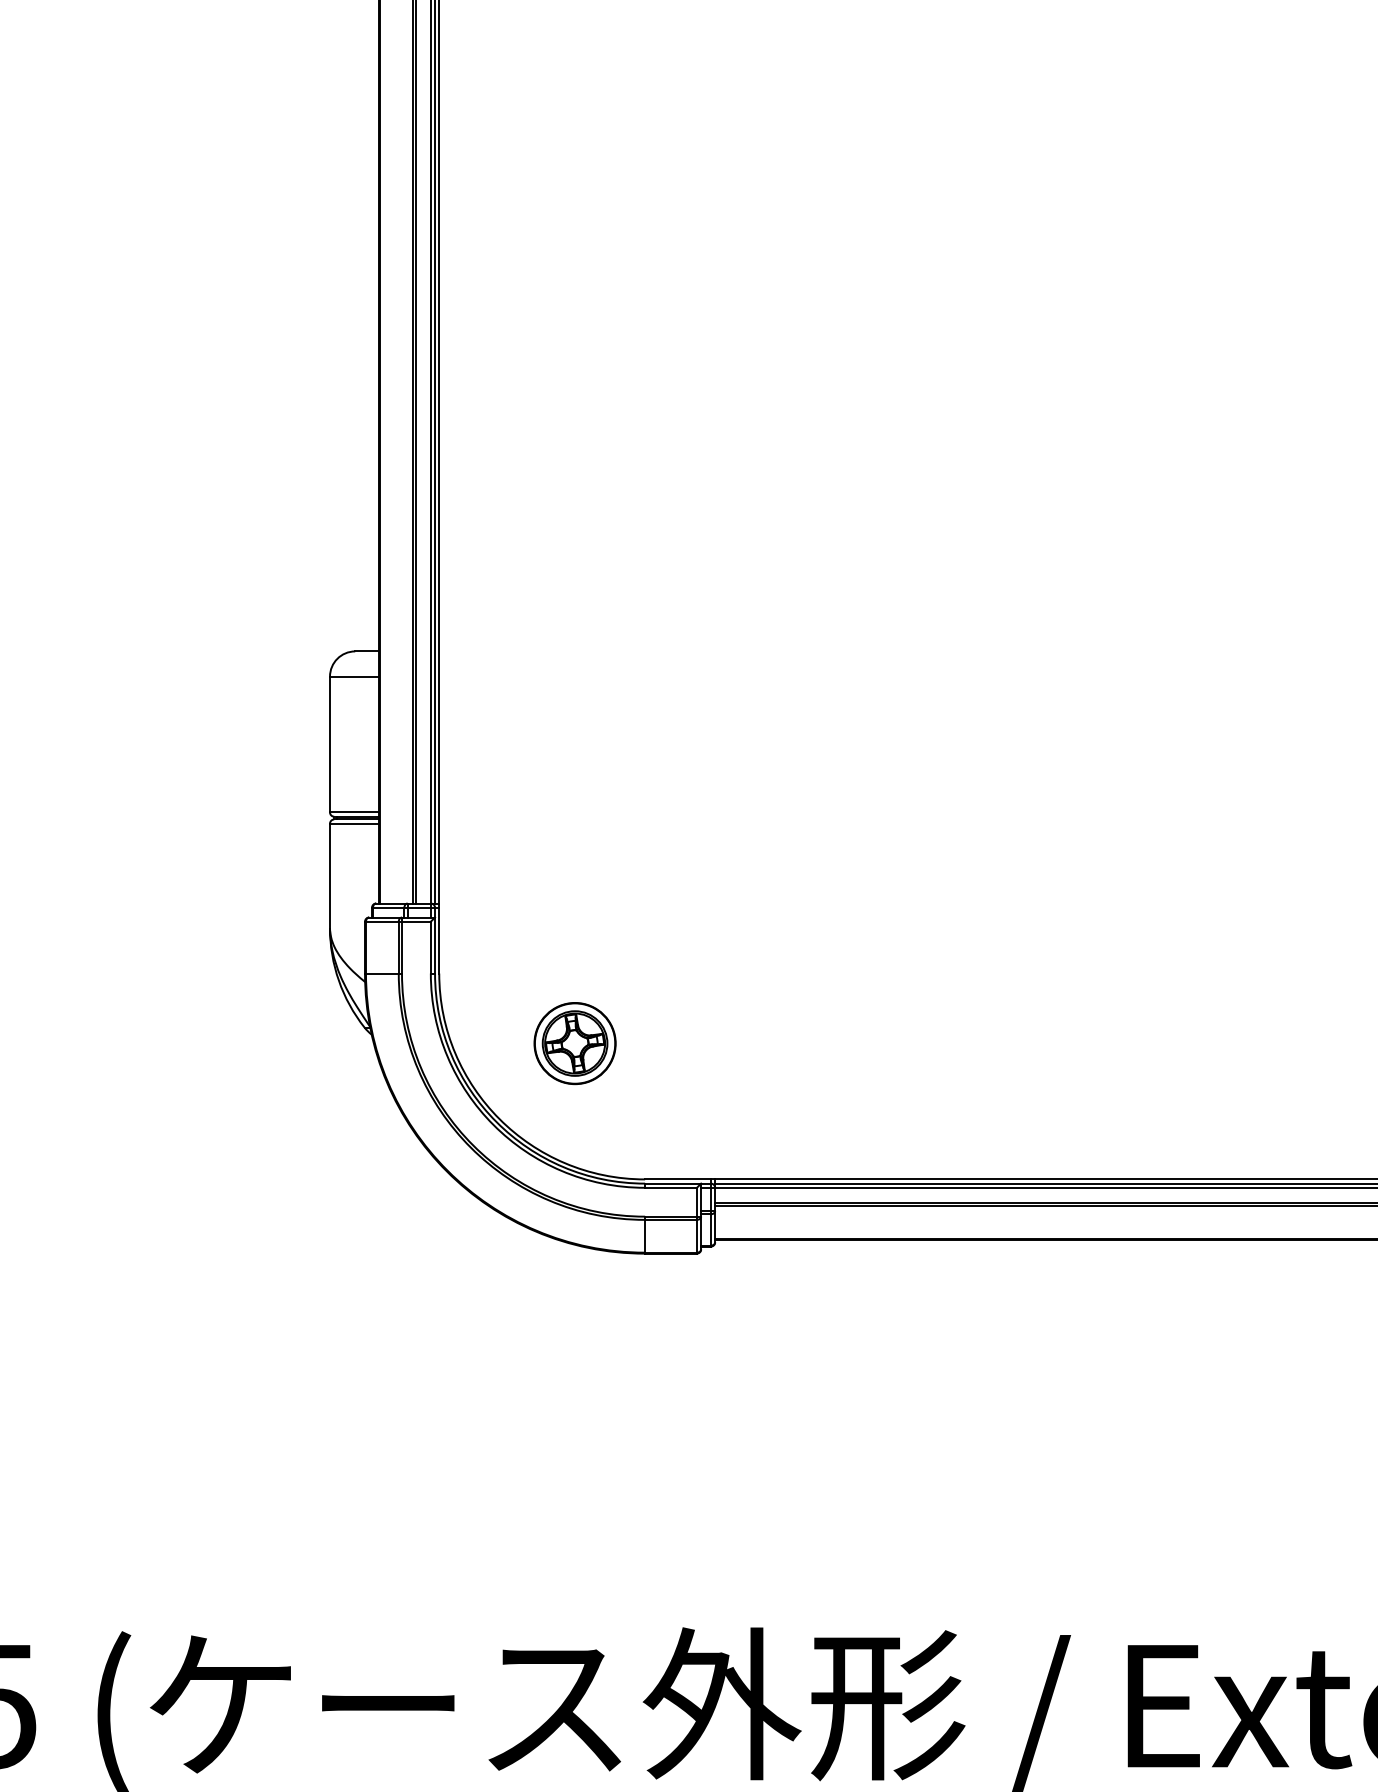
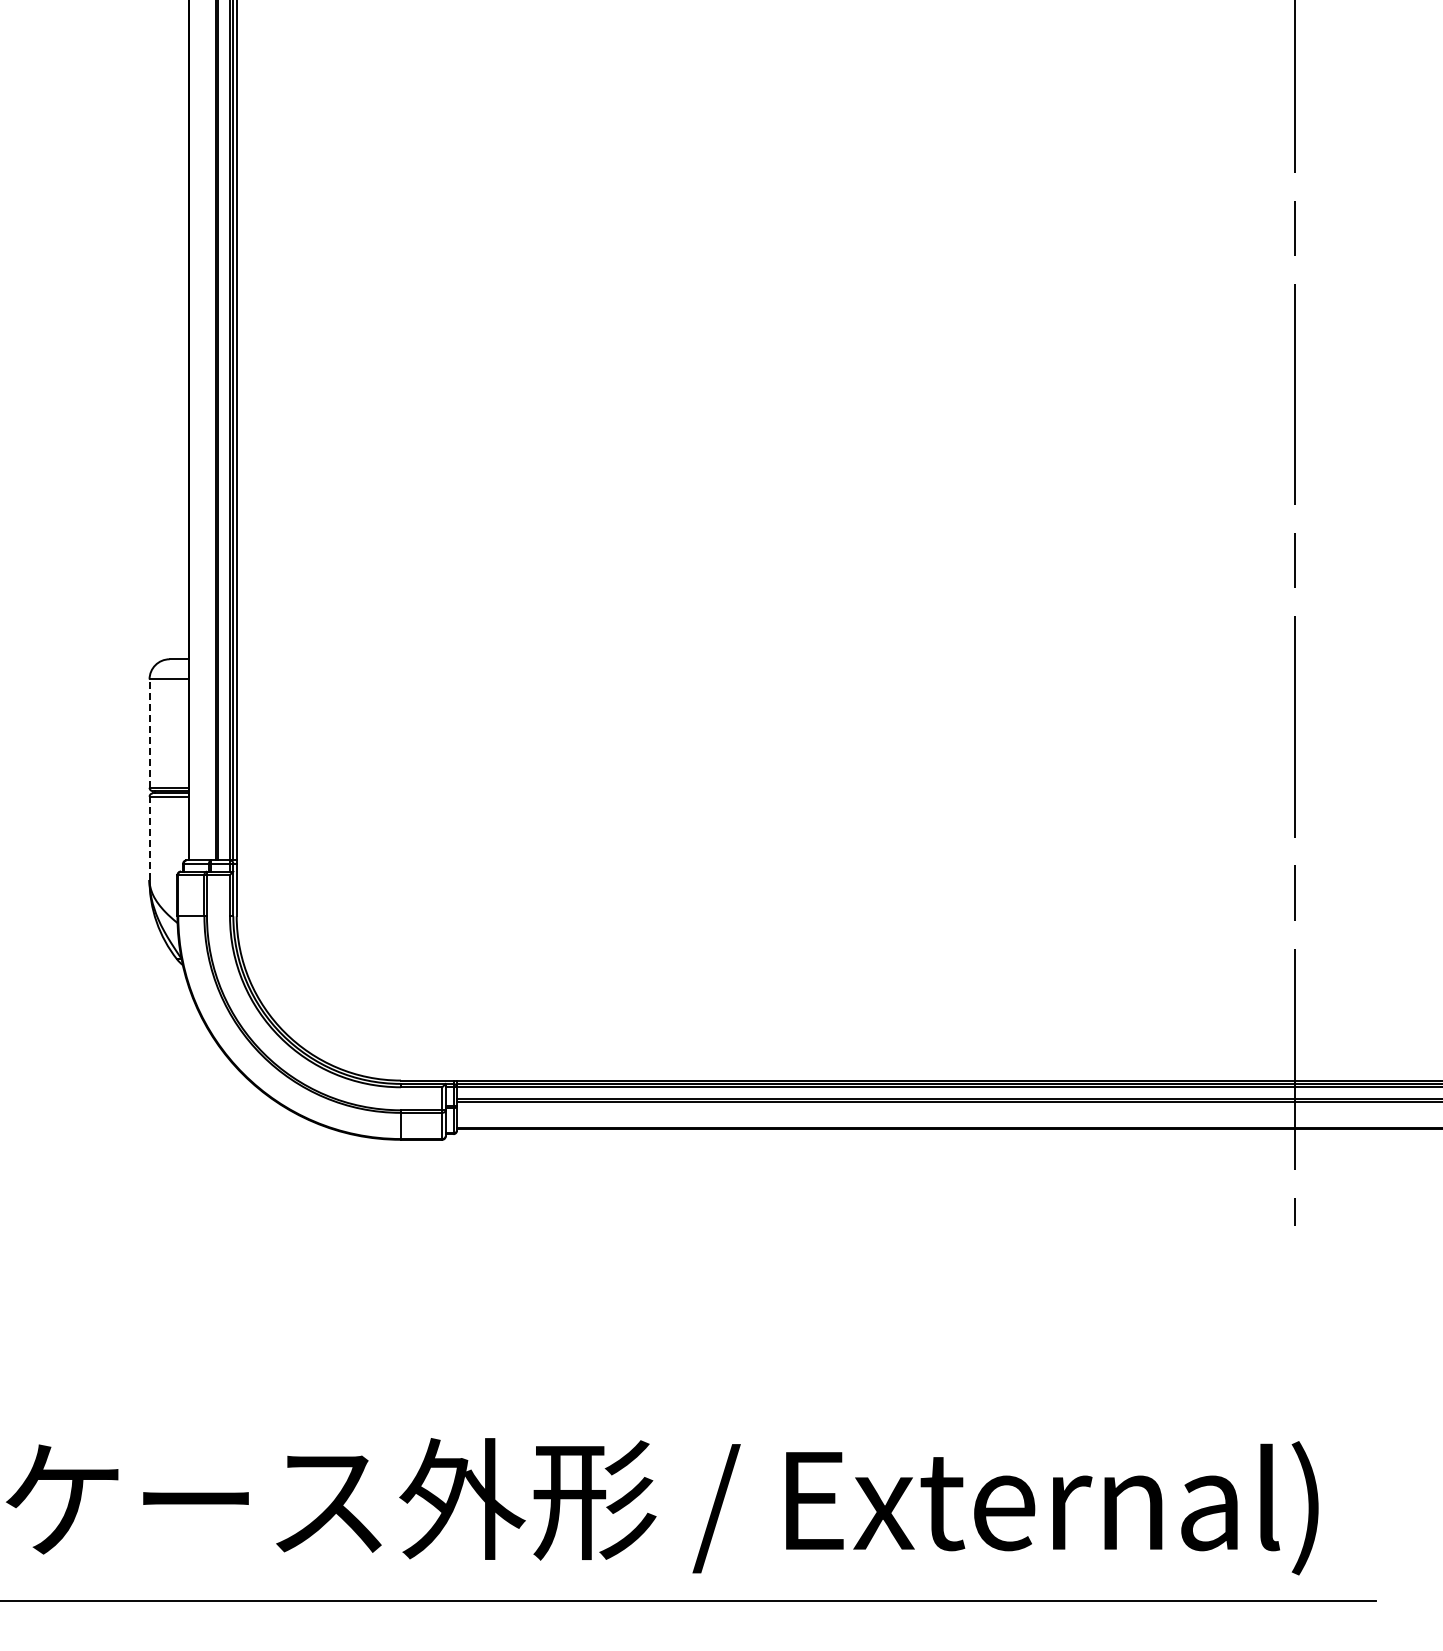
line: (329, 744) -> (149, 733), solid -> dashed
line: (329, 876) -> (149, 838), solid -> dashed
part: (574, 1042) -> (344, 971), removed

